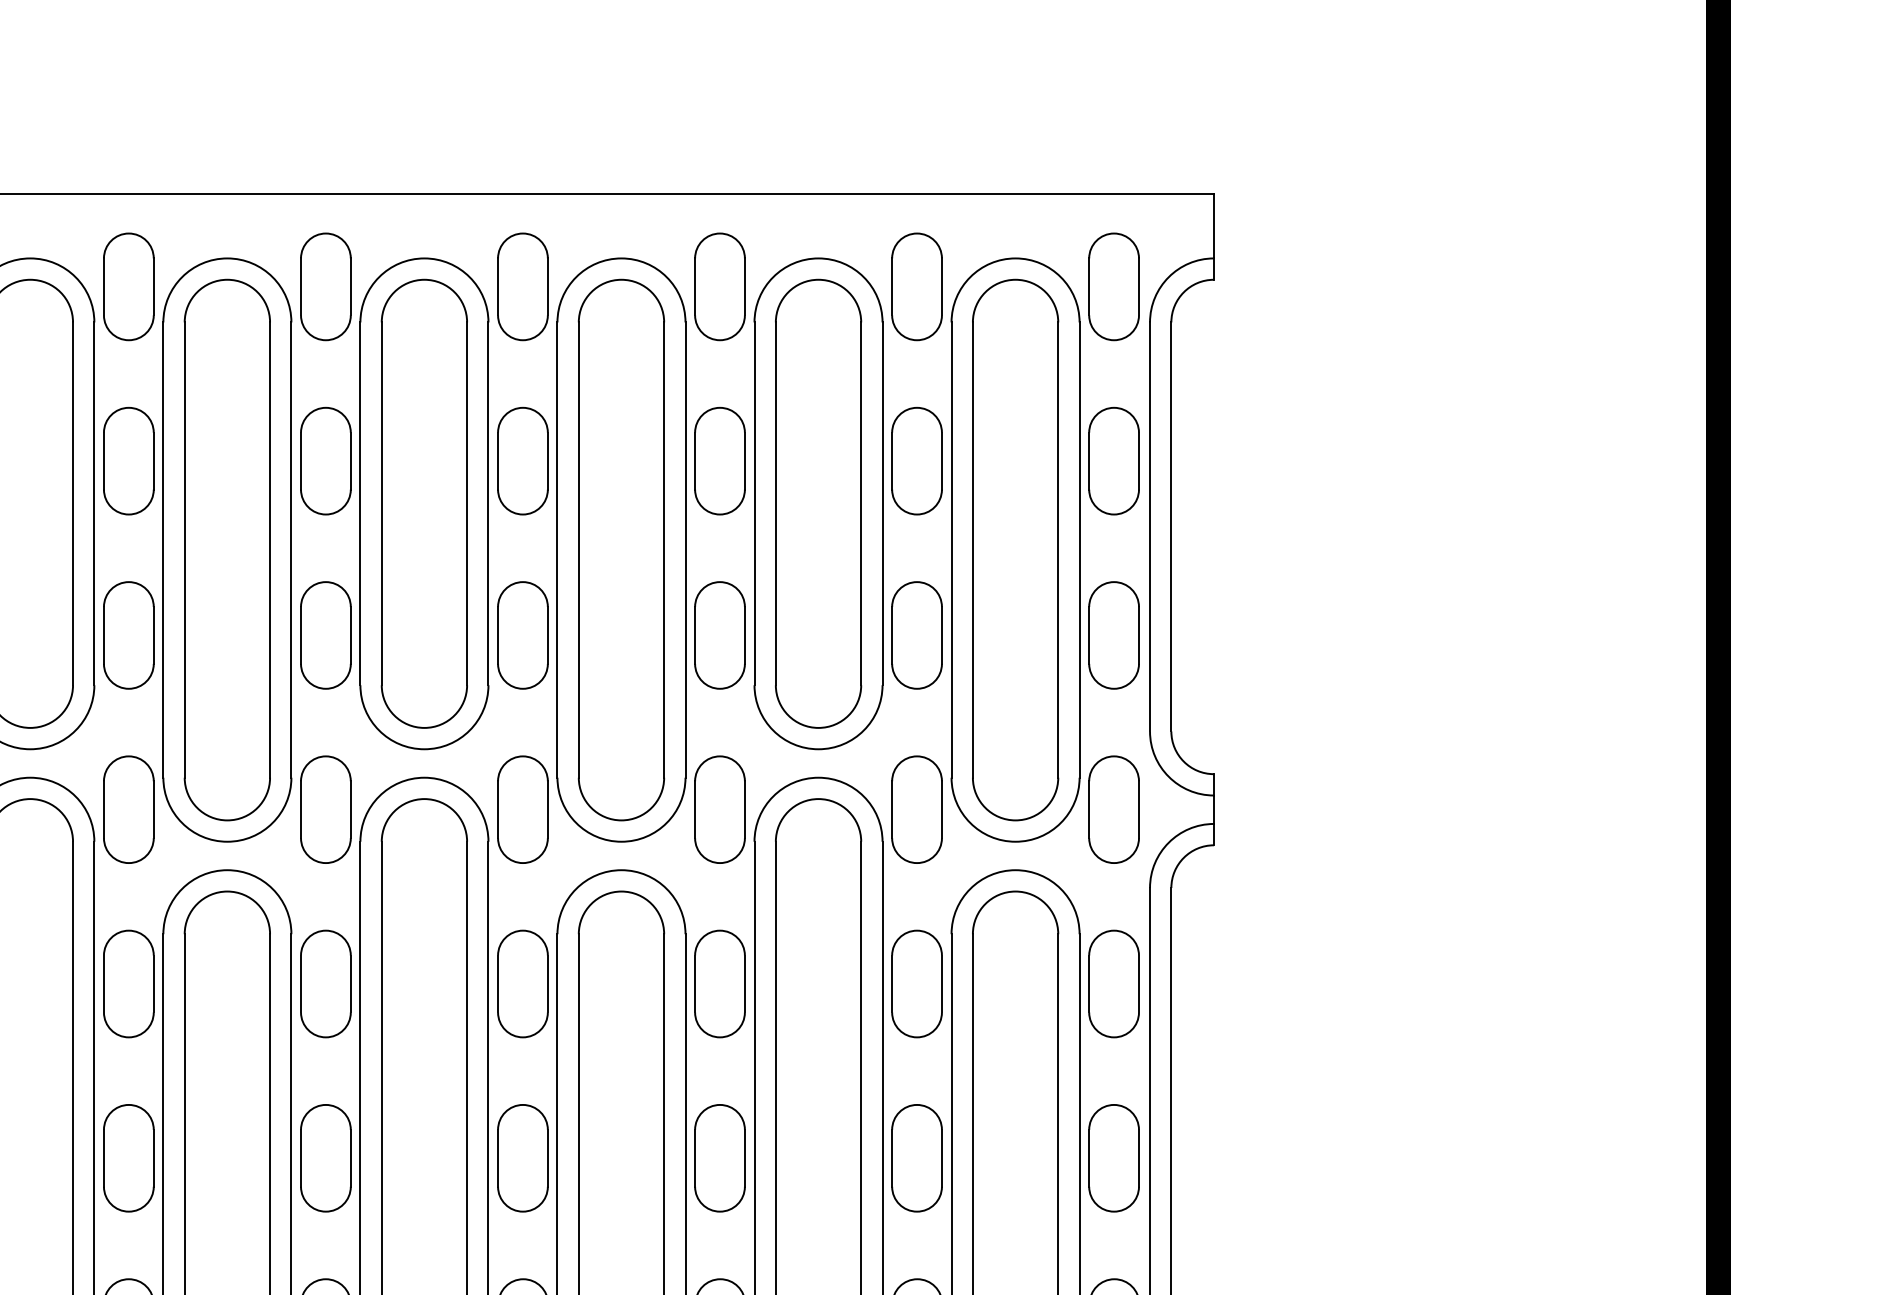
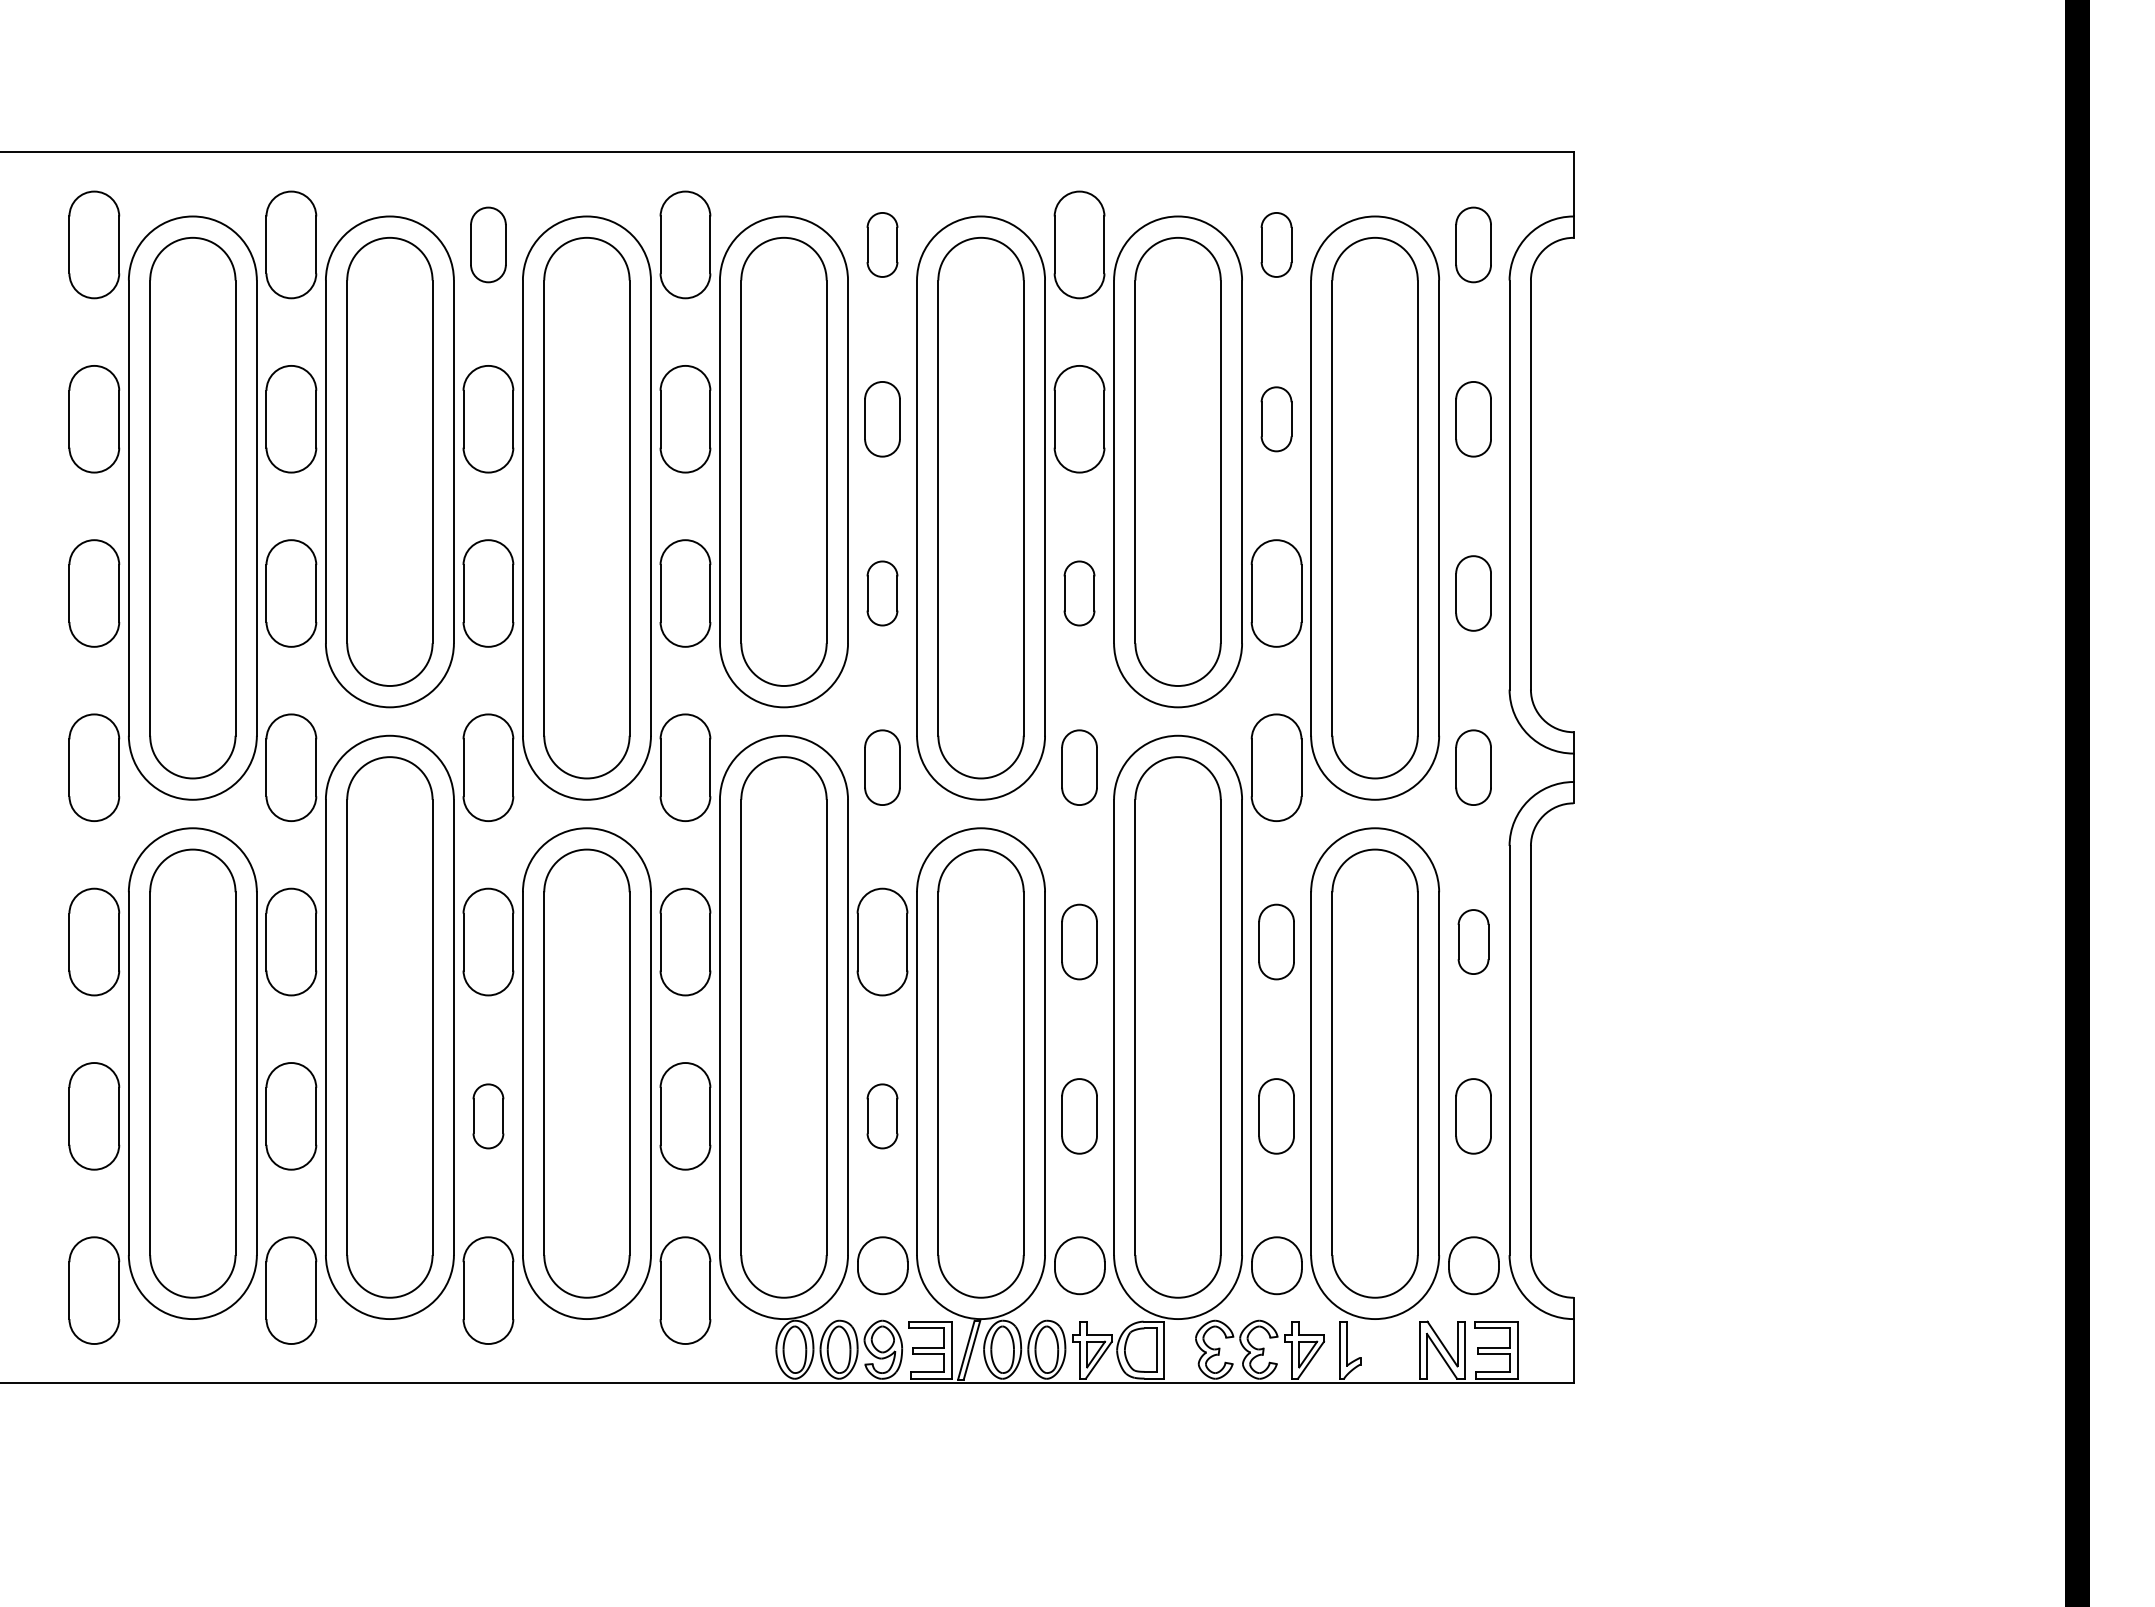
part: (128, 286) -> (488, 244), size x0.7
part: (522, 286) -> (882, 244), size x0.6
part: (916, 286) -> (1276, 244), size x0.6
part: (1113, 286) -> (1473, 244), size x0.7
part: (522, 461) -> (882, 419), size x0.7
part: (916, 461) -> (1276, 419), size x0.6
part: (1113, 461) -> (1473, 419), size x0.7
part: (522, 635) -> (882, 593), size x0.6
part: (719, 635) -> (1079, 593), size x0.6
part: (1113, 635) -> (1473, 593), size x0.7
part: (522, 809) -> (882, 767), size x0.7
part: (719, 809) -> (1079, 767), size x0.7
part: (1113, 809) -> (1473, 767), size x0.7
part: (719, 983) -> (1079, 941), size x0.7
part: (916, 983) -> (1276, 941), size x0.7
part: (1113, 983) -> (1473, 941), size x0.6
part: (128, 1158) -> (488, 1116), size x0.6
part: (522, 1158) -> (882, 1116), size x0.6
part: (719, 1158) -> (1079, 1116), size x0.7
part: (916, 1158) -> (1276, 1116), size x0.7
part: (1113, 1158) -> (1473, 1116), size x0.7

